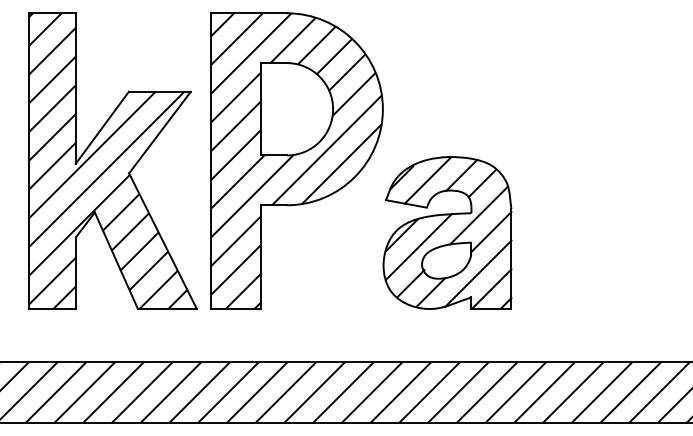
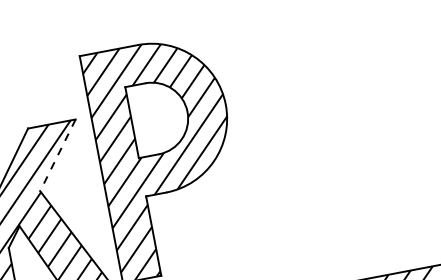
line: (159, 132) -> (57, 155), solid -> dashed
part: (447, 232) -> (293, 189), removed

